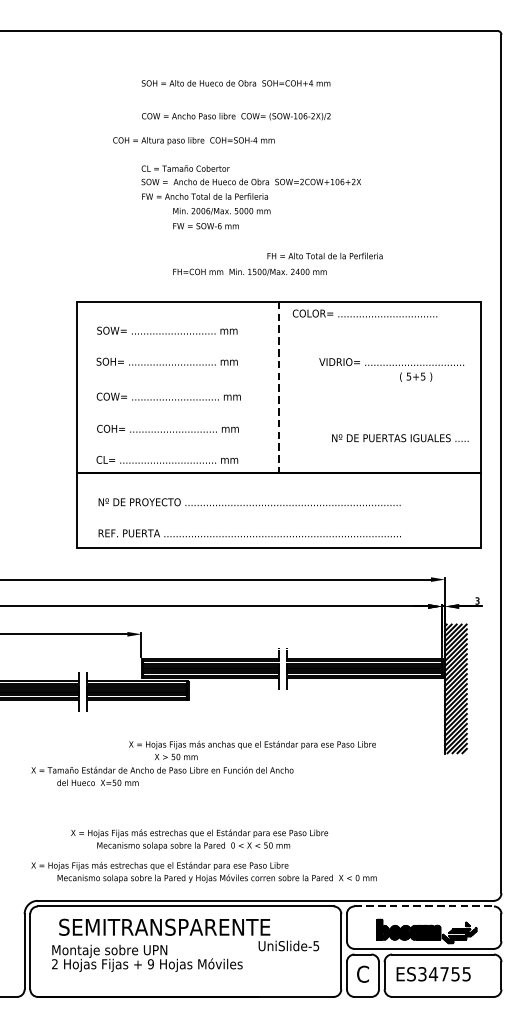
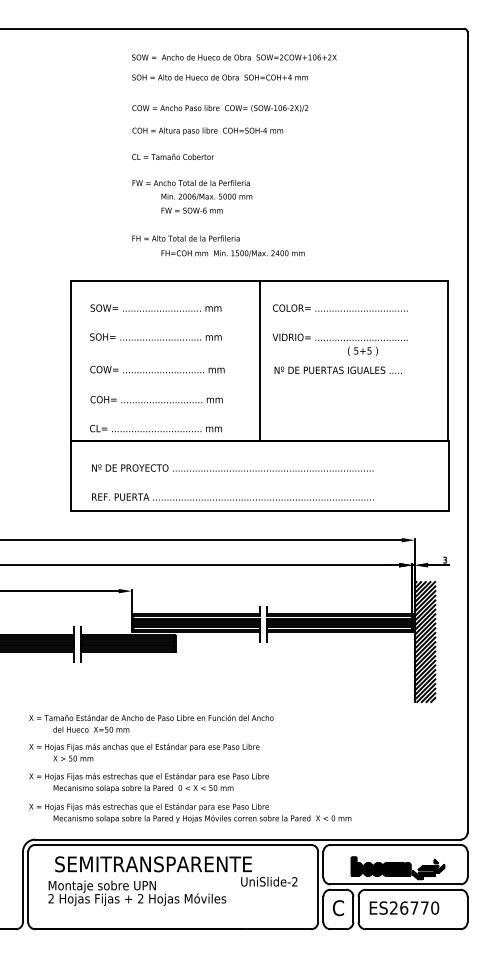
text: (193, 141) -> (207, 131), moved
text: (251, 182) -> (234, 57), moved
text: (324, 256) -> (185, 238), moved
text: (365, 312) -> (340, 307), moved
text: (390, 369) -> (339, 344), moved
line: (278, 387) -> (259, 361), dashed -> solid
text: (399, 437) -> (337, 369), moved
text: (252, 750) -> (144, 752), moved
text: (198, 839) -> (148, 782), moved
line: (424, 906) -> (395, 844), dashed -> solid
text: (315, 945) -> (294, 881), UniSlide-5 -> UniSlide-2
text: (150, 963) -> (140, 898), 9 -> 2
text: (444, 973) -> (414, 907), ES34755 -> ES26770

